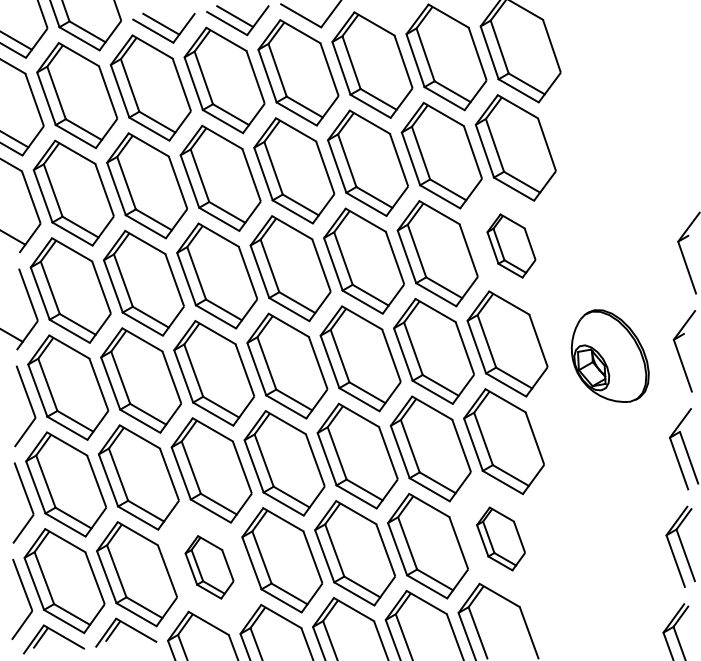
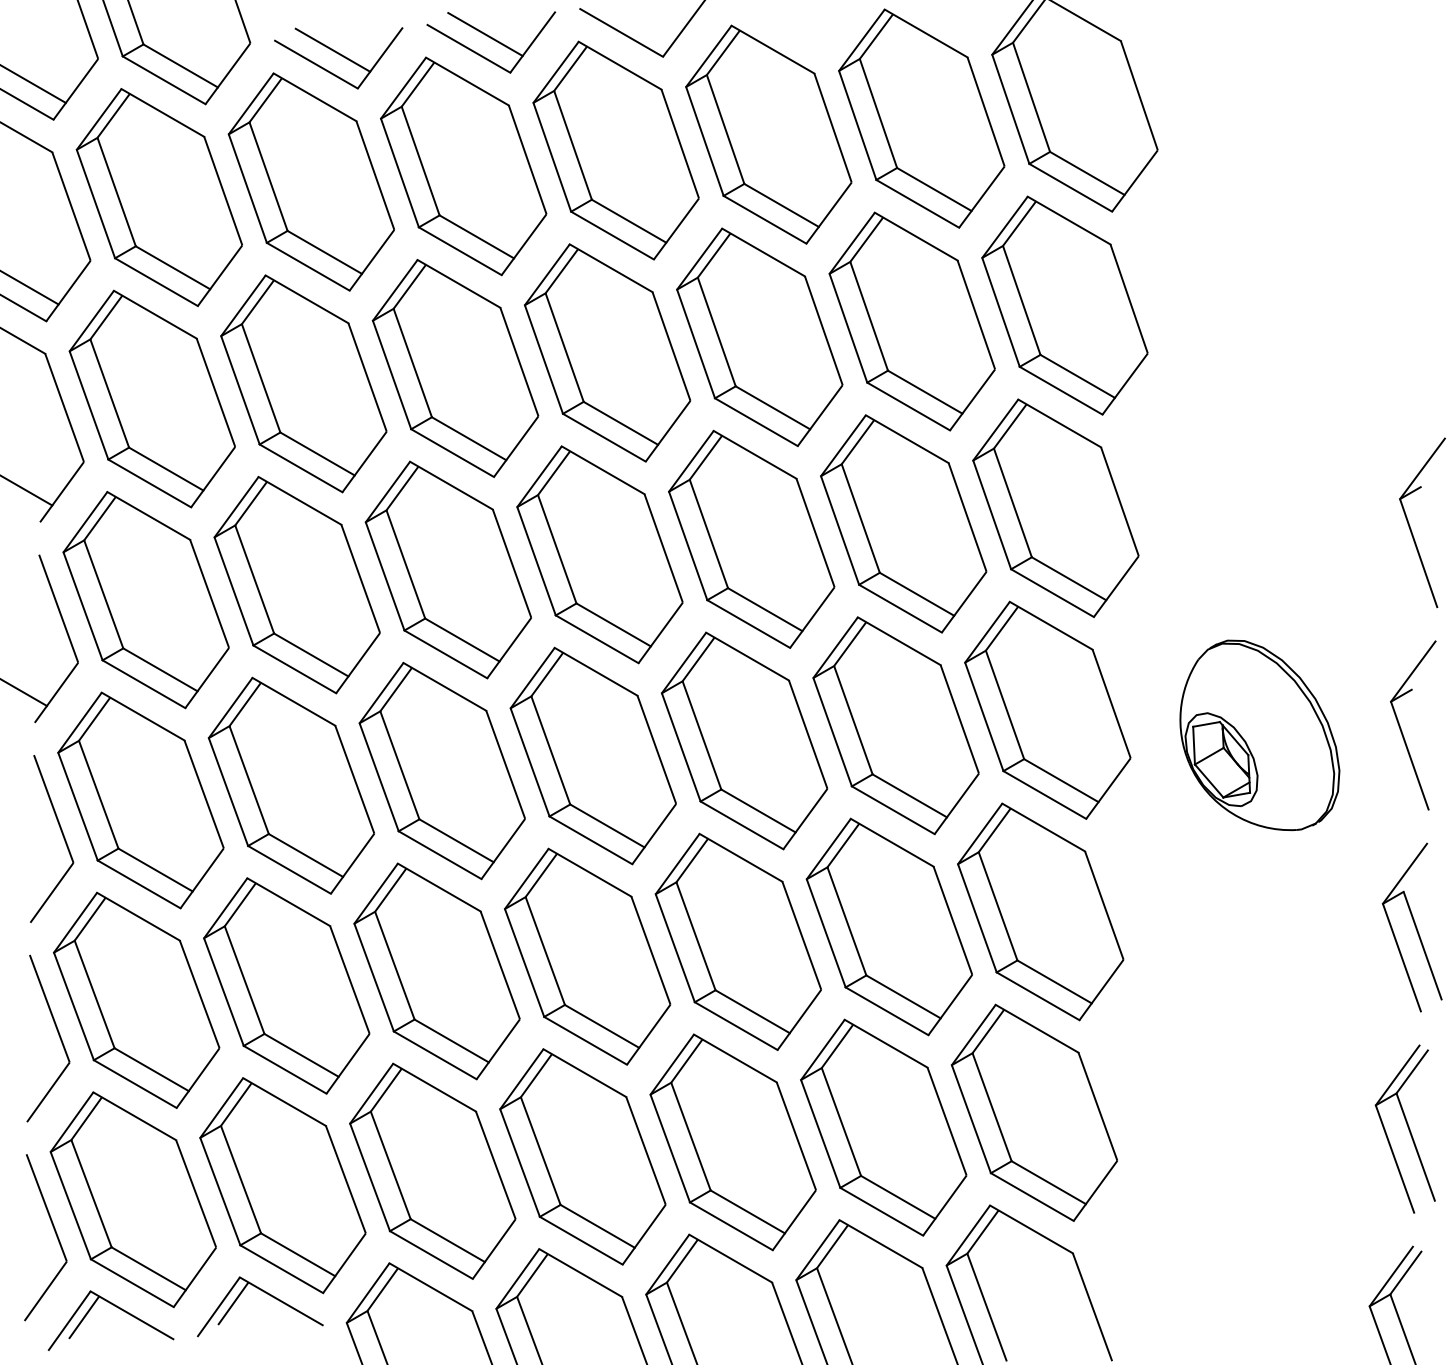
part: (511, 245) -> (1055, 507), size x1.67
part: (500, 538) -> (1033, 1111), size x1.67
part: (209, 567) -> (432, 1171), size x1.67

